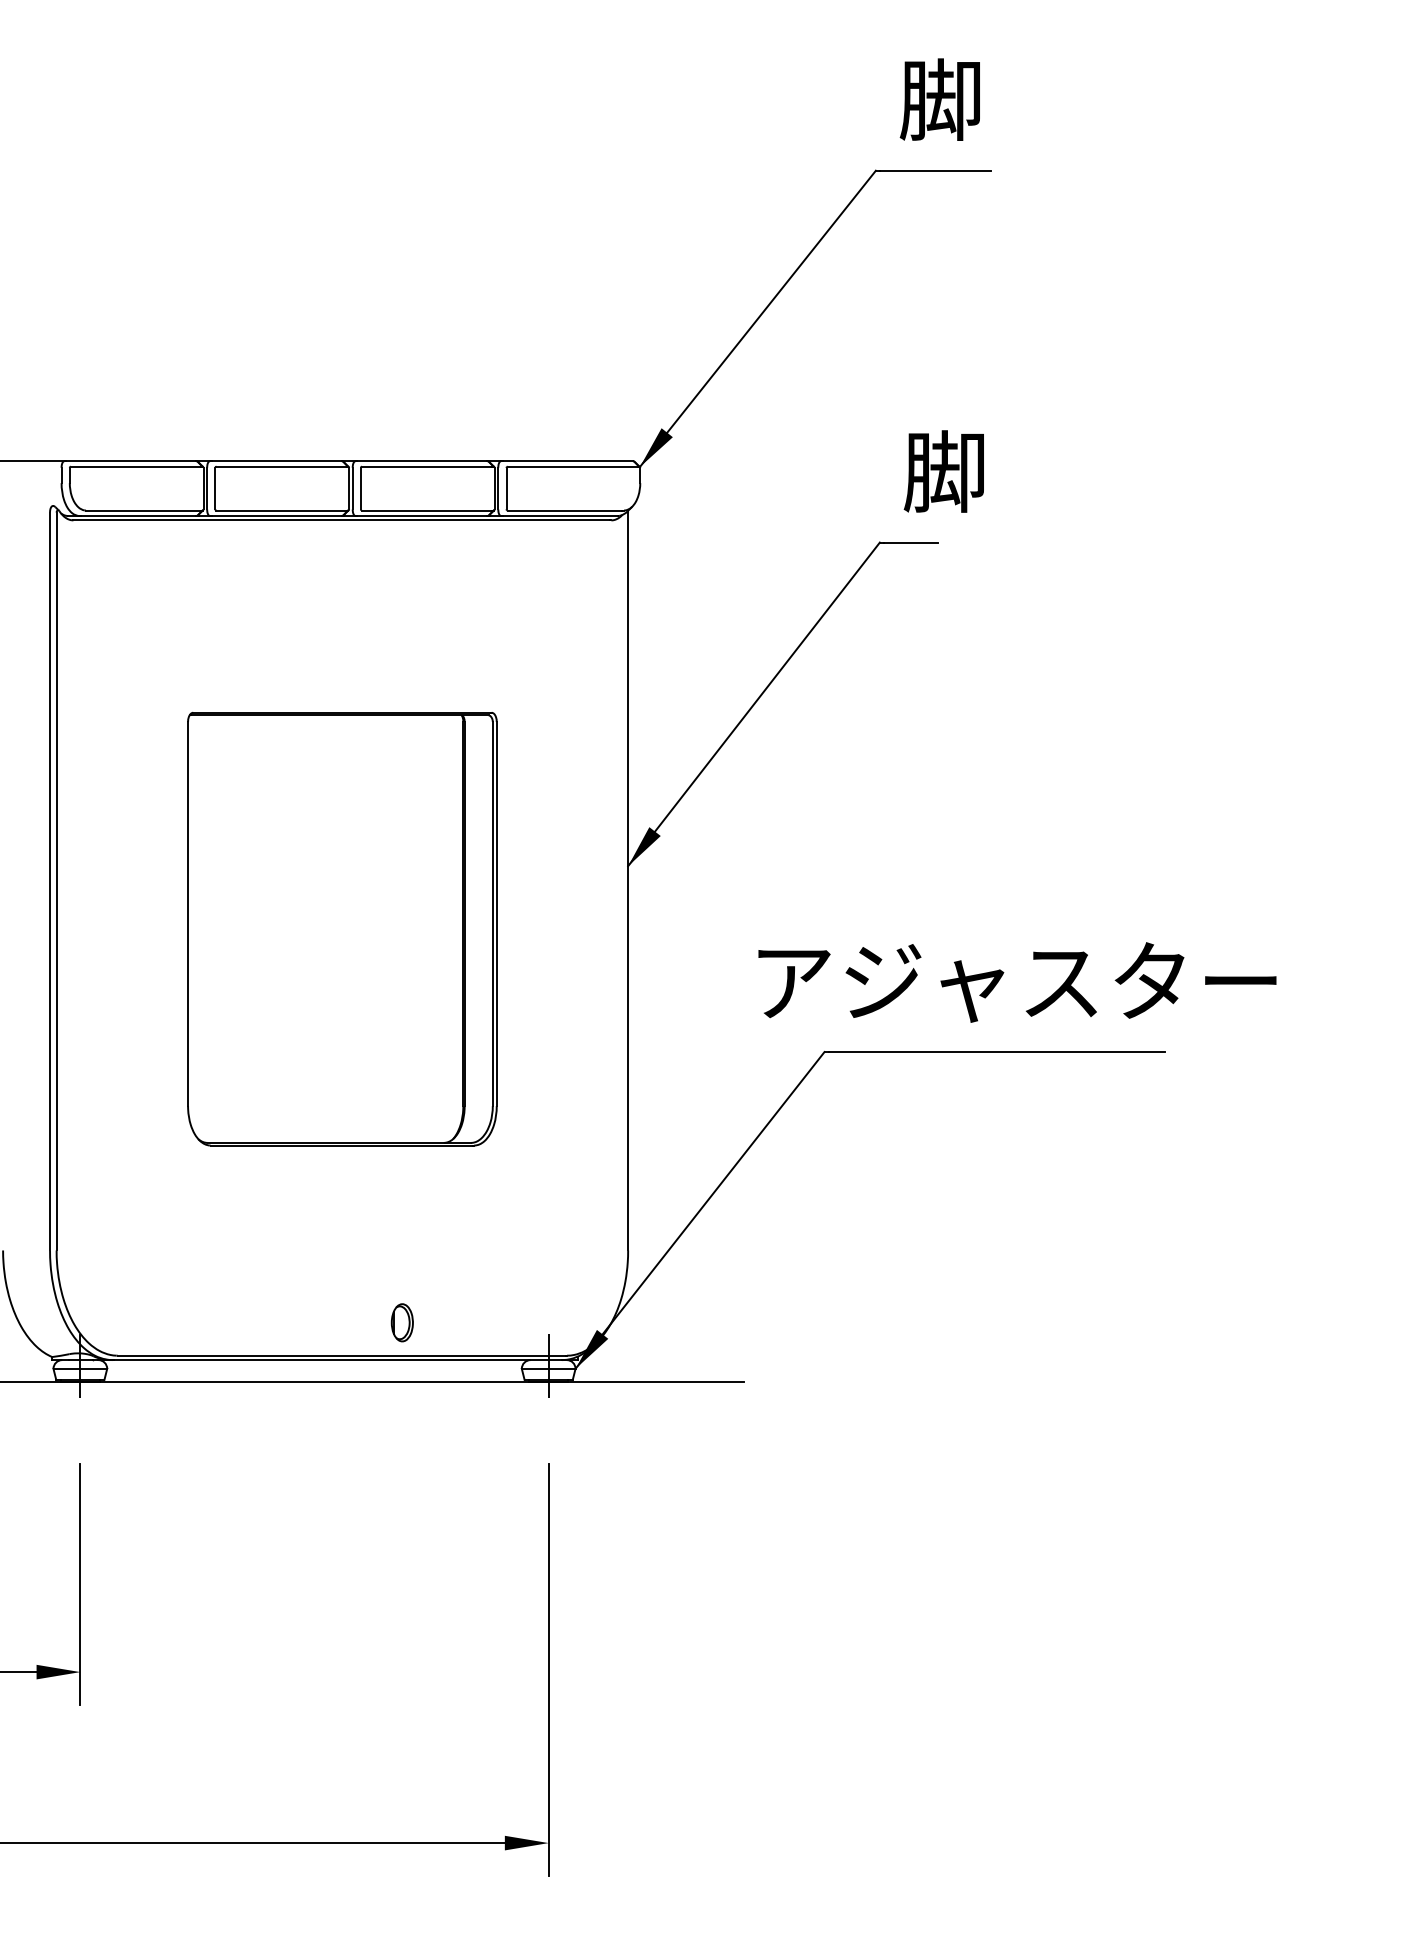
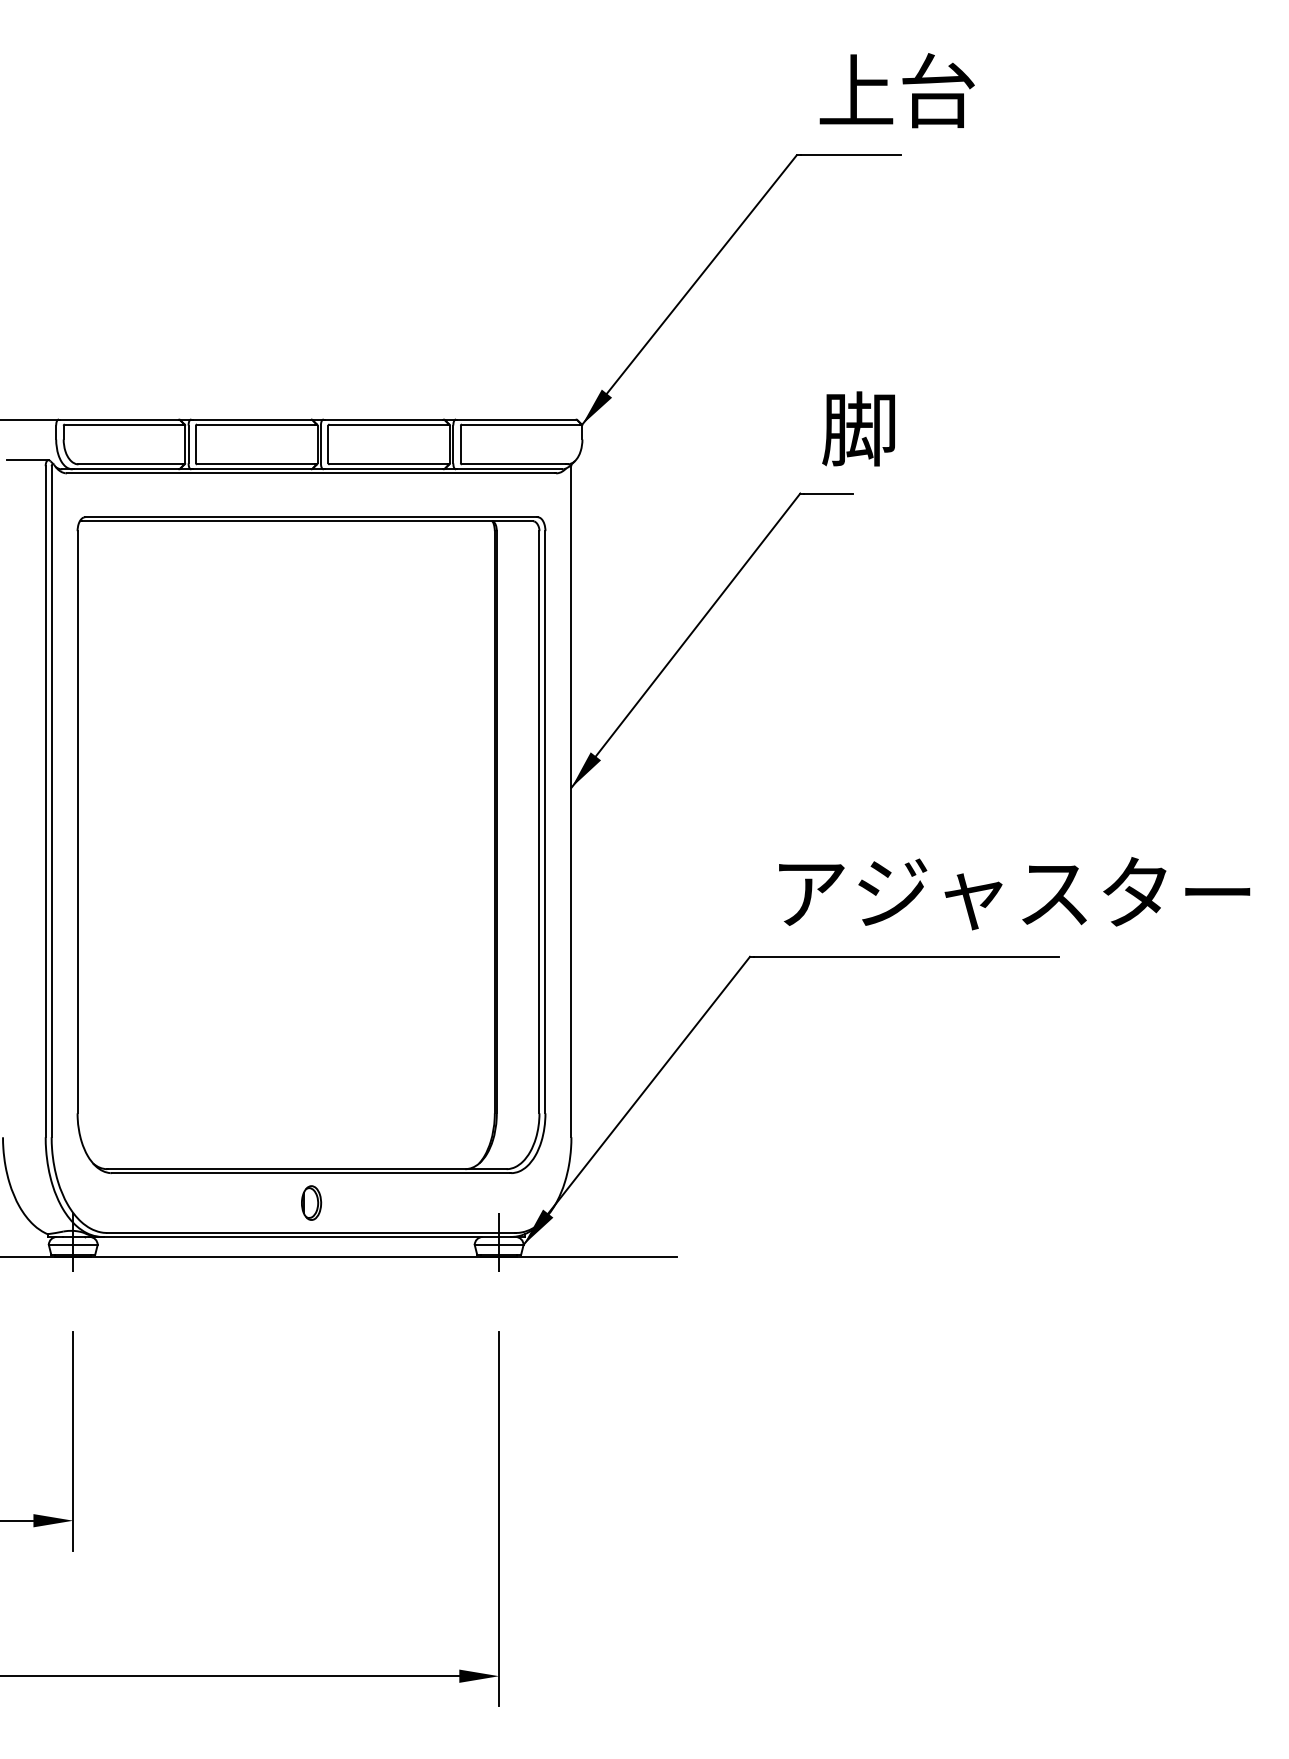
text: (985, 99) -> (896, 90), 脚 -> 上台
line: (30, 505) -> (27, 459), added
part: (342, 928) -> (311, 844), size x1.67
text: (1017, 982) -> (1014, 893), moved
part: (401, 1322) -> (310, 1202), moved

